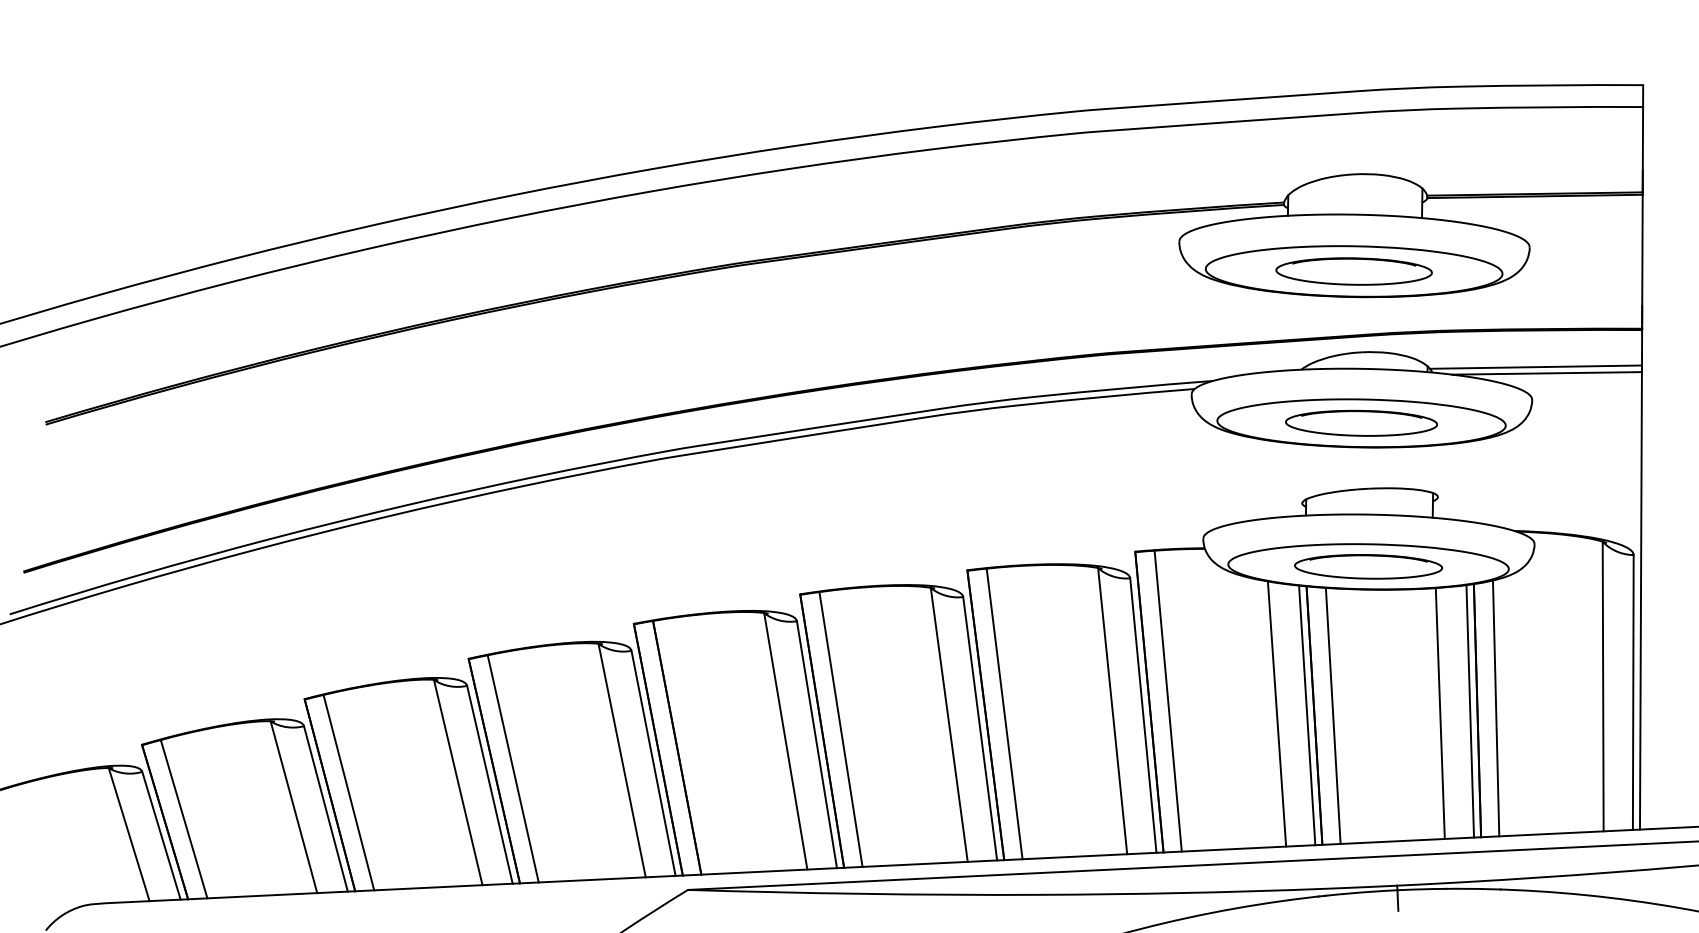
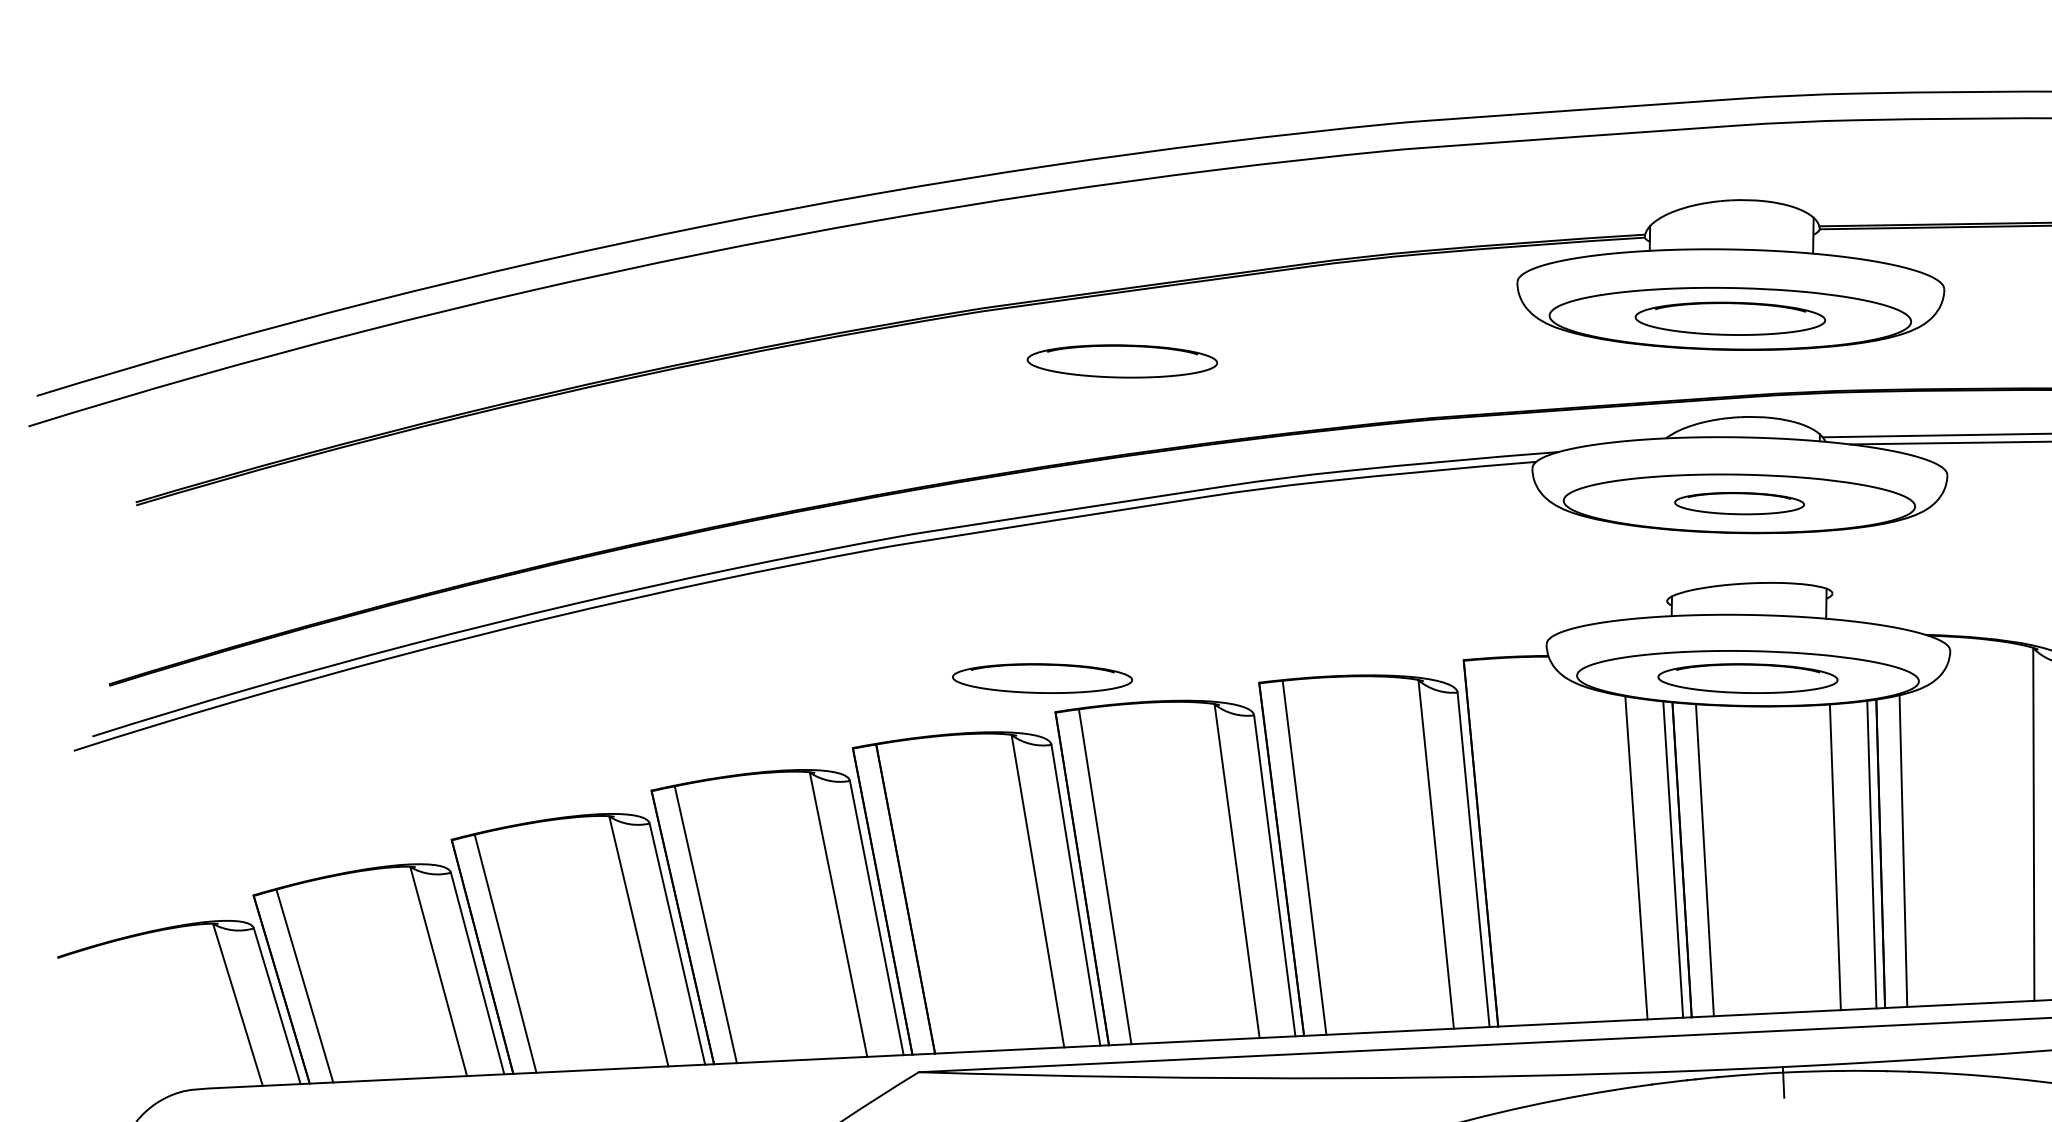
part: (854, 306) -> (1121, 361), added
part: (1361, 422) -> (1739, 502), size x0.7
part: (789, 566) -> (1042, 678), added
line: (1167, 700) -> (1503, 841), removed

